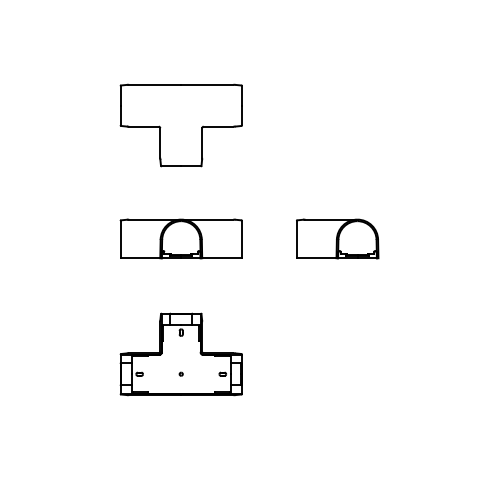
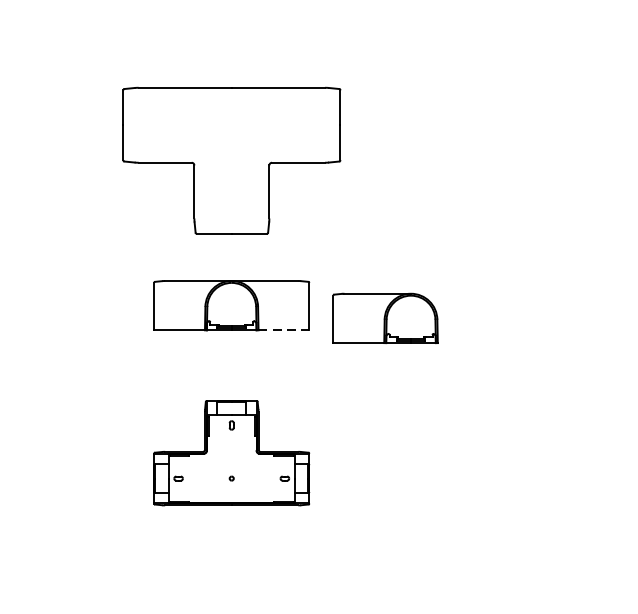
part: (180, 125) -> (230, 160), size x1.4
part: (337, 238) -> (385, 317), moved
line: (222, 258) -> (284, 330), solid -> dashed

